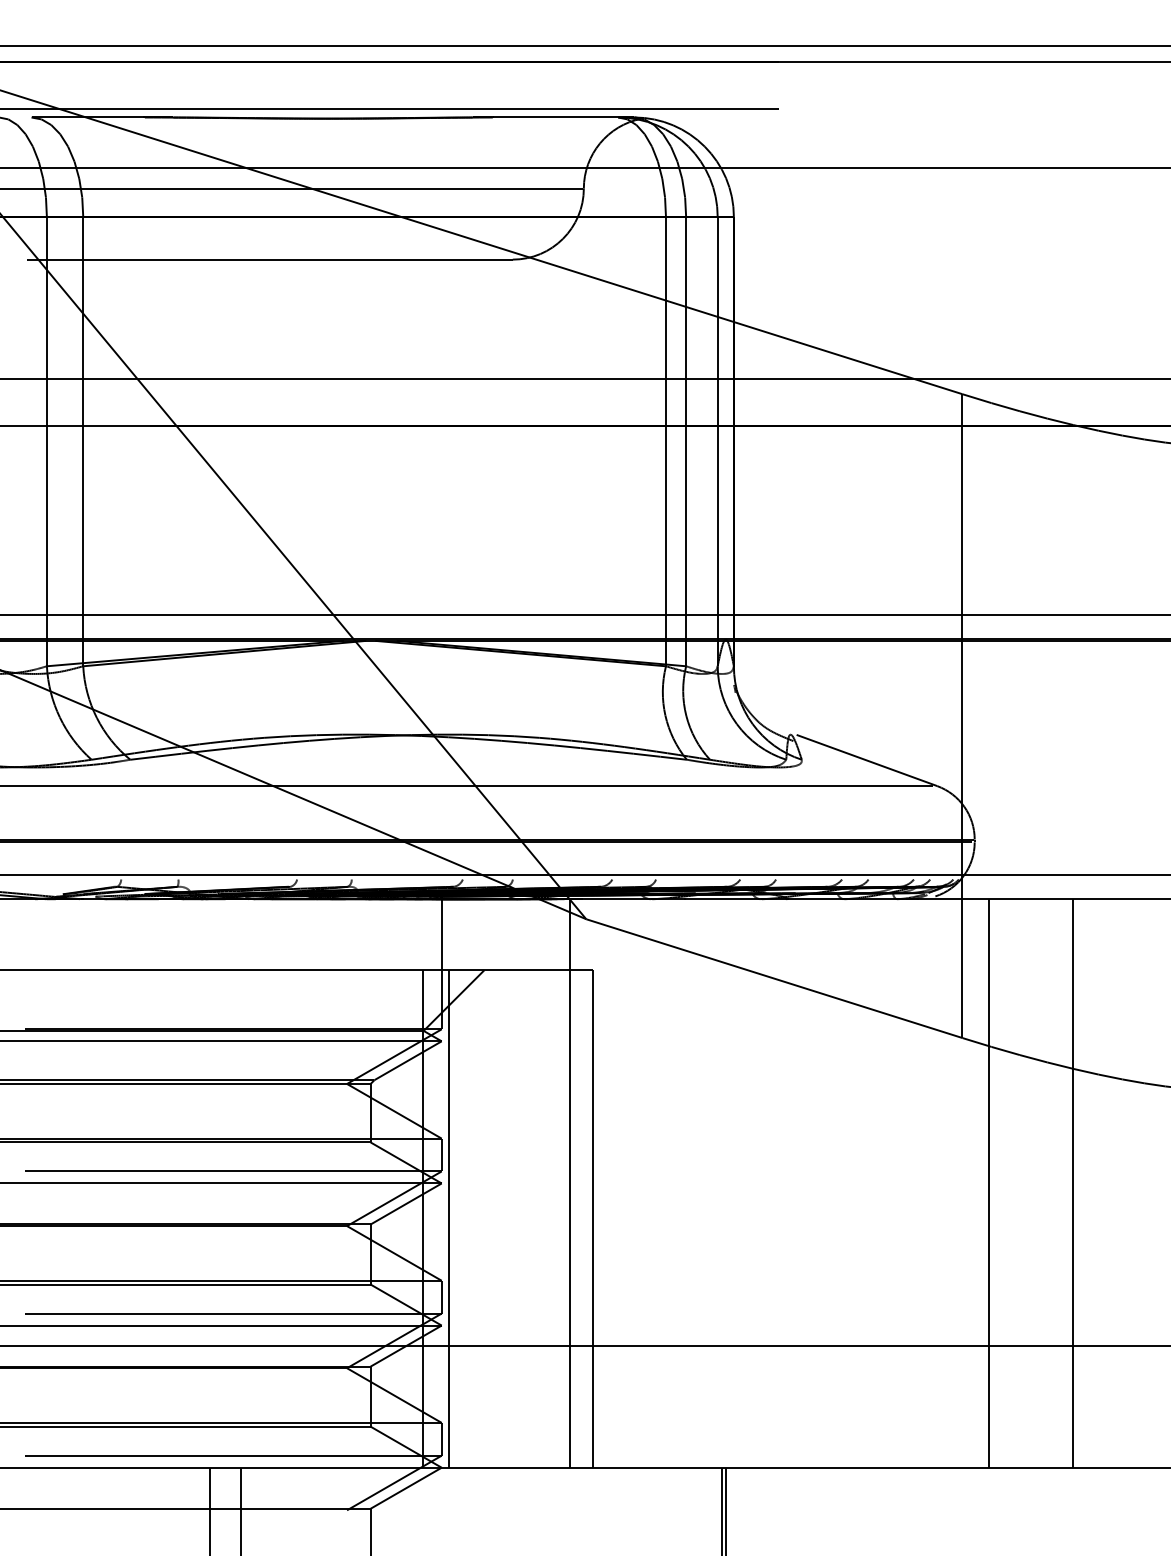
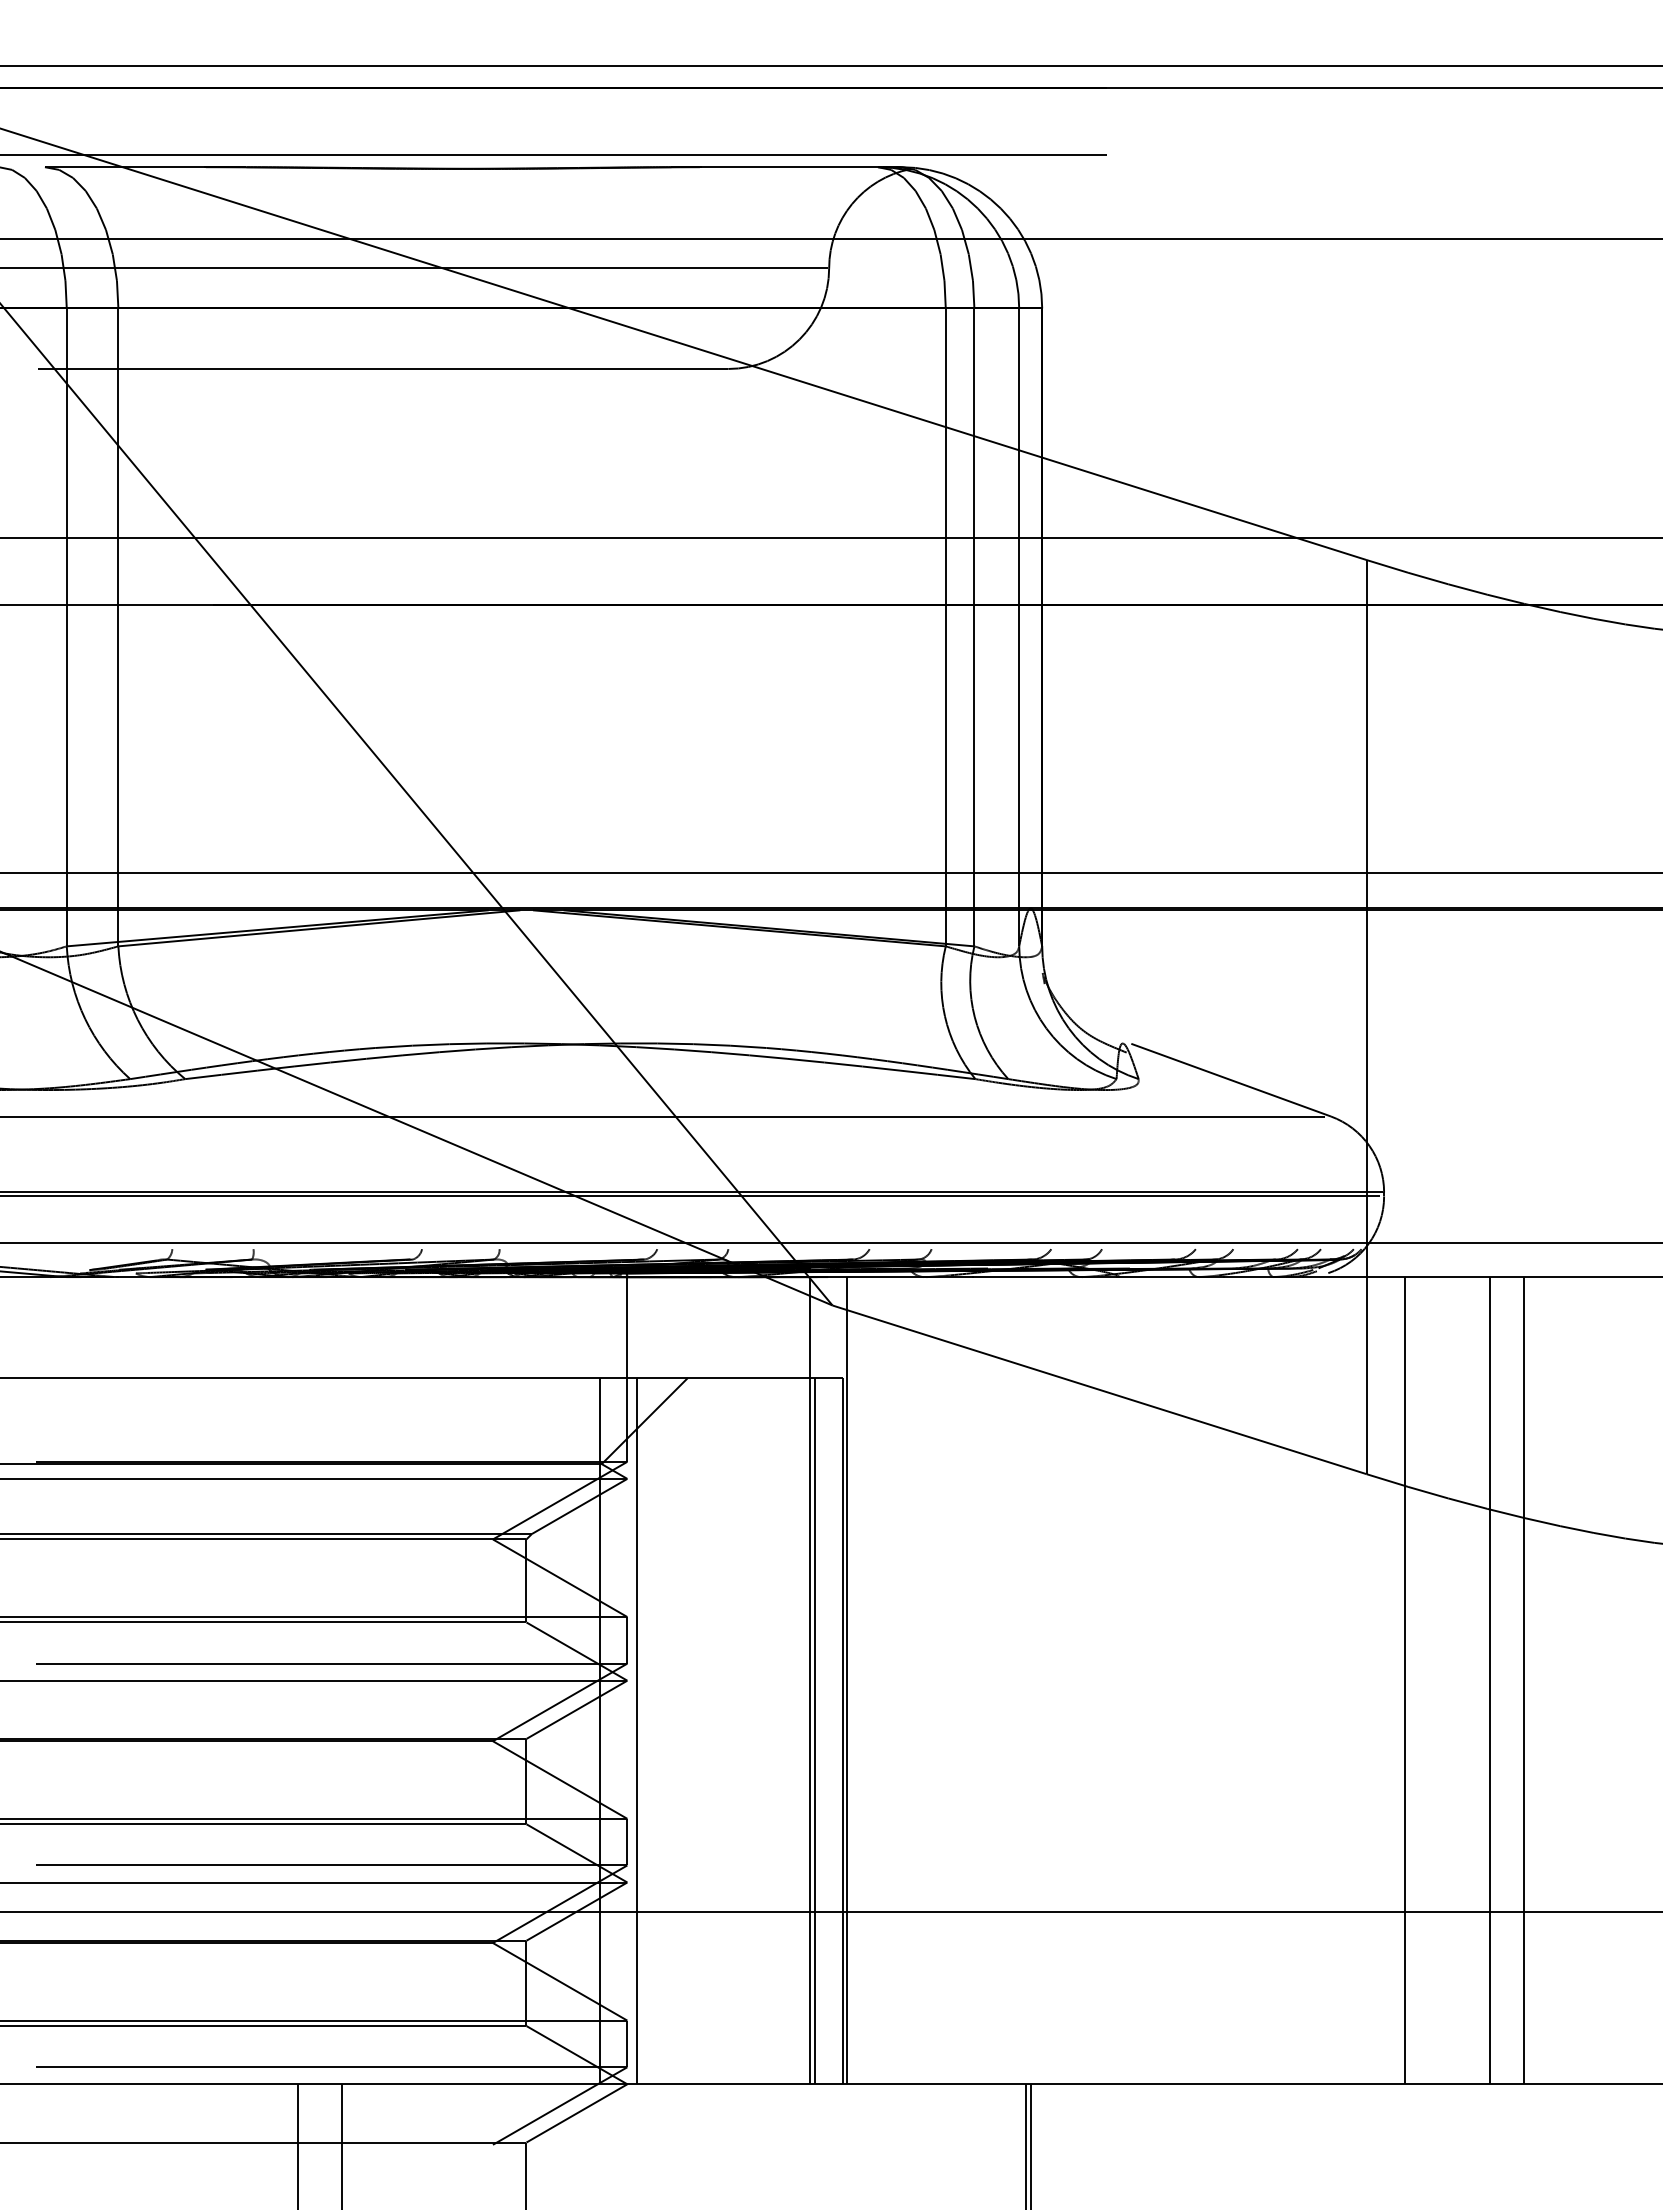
line: (596, 1183) -> (847, 1680), added
line: (1048, 1183) -> (1489, 1680), added
line: (574, 1219) -> (815, 1731), added

